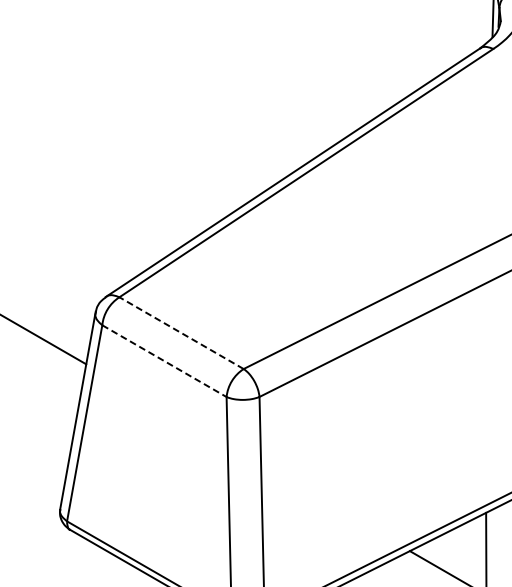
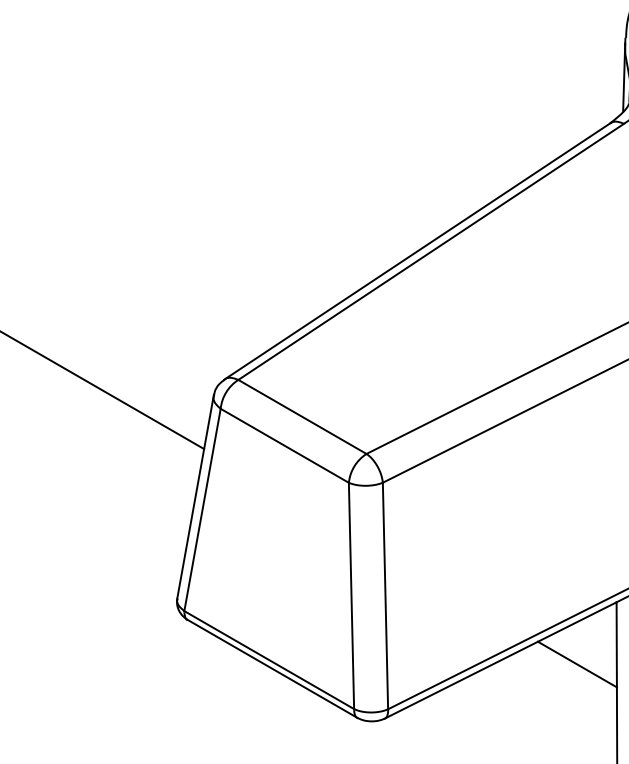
line: (181, 332) -> (302, 416), dashed -> solid
line: (165, 361) -> (285, 446), dashed -> solid

